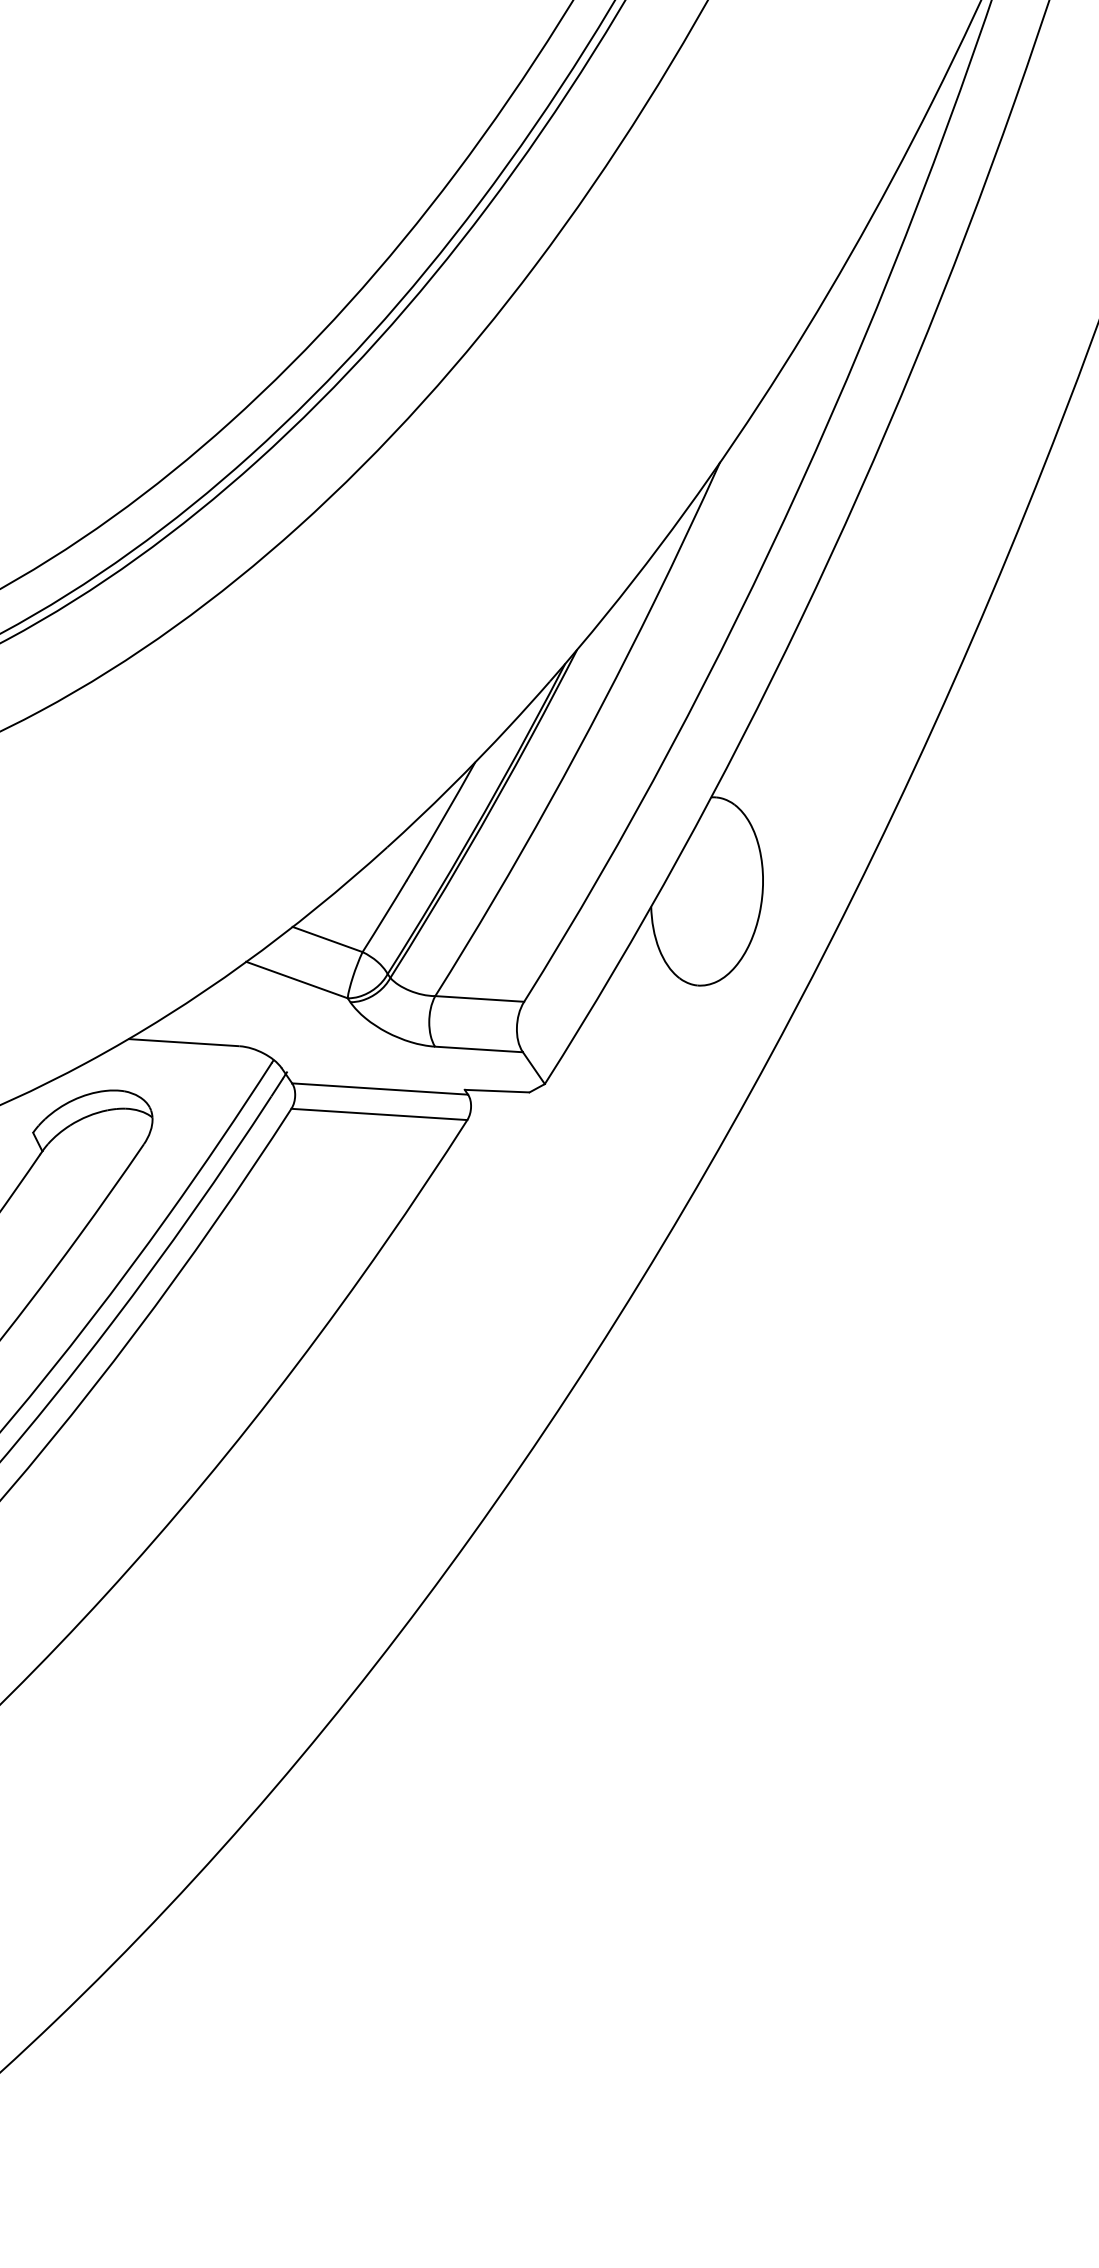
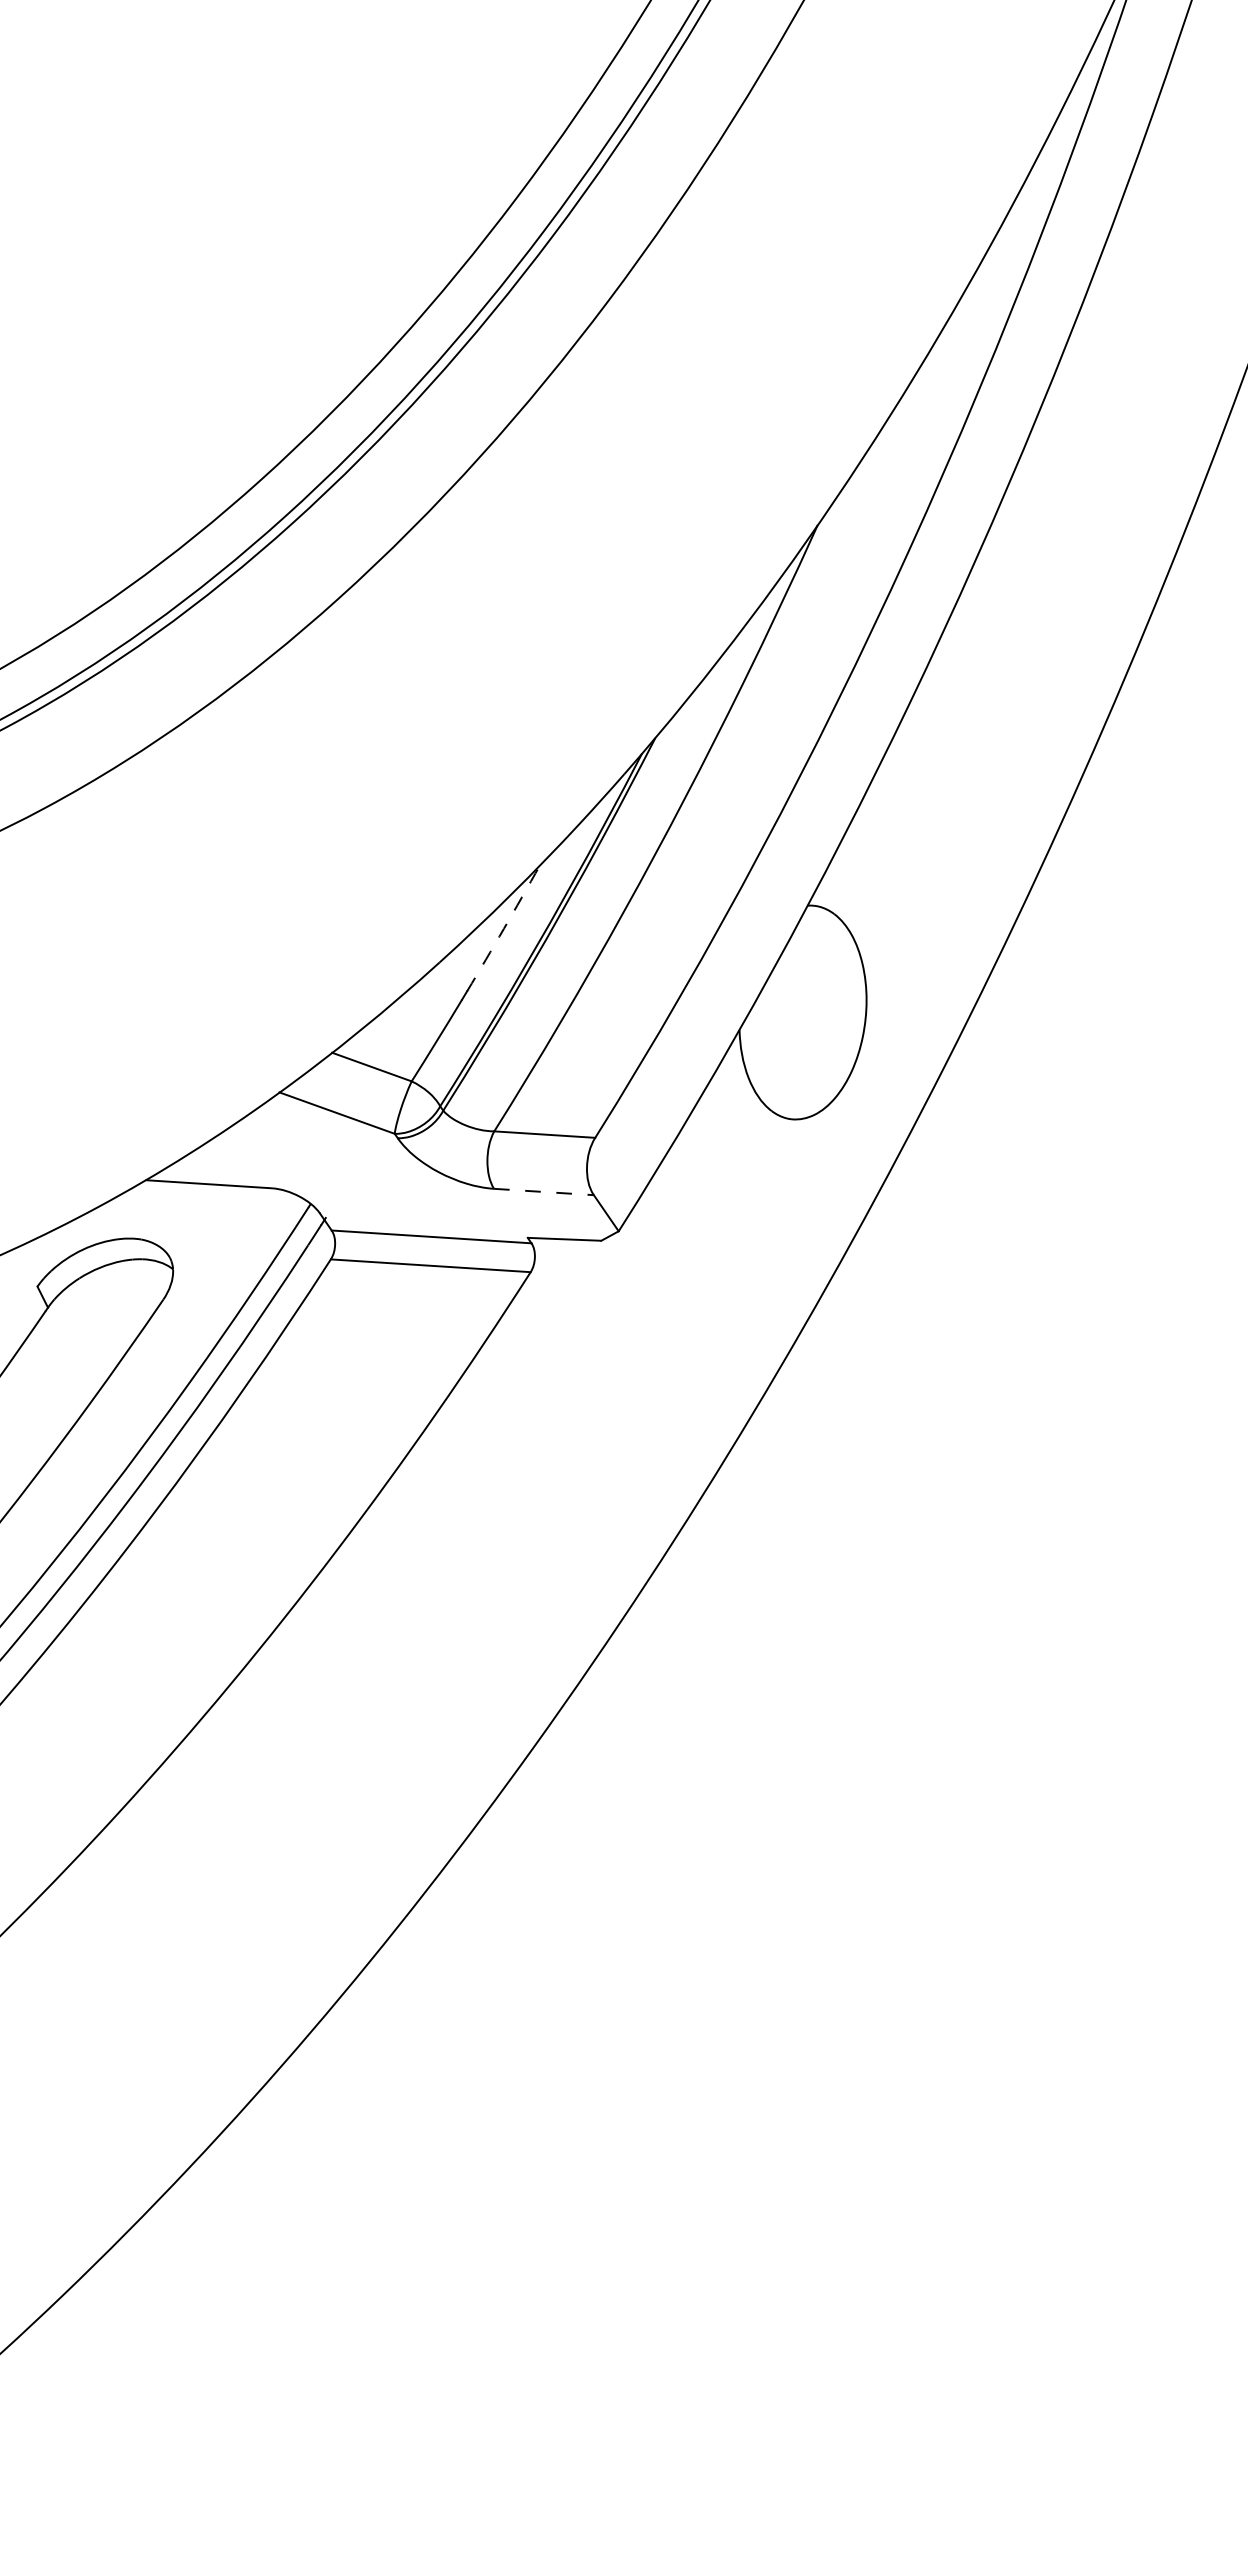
arc: (443, 817) -> (503, 928), solid -> dashed
line: (479, 1049) -> (544, 1192), solid -> dashed

